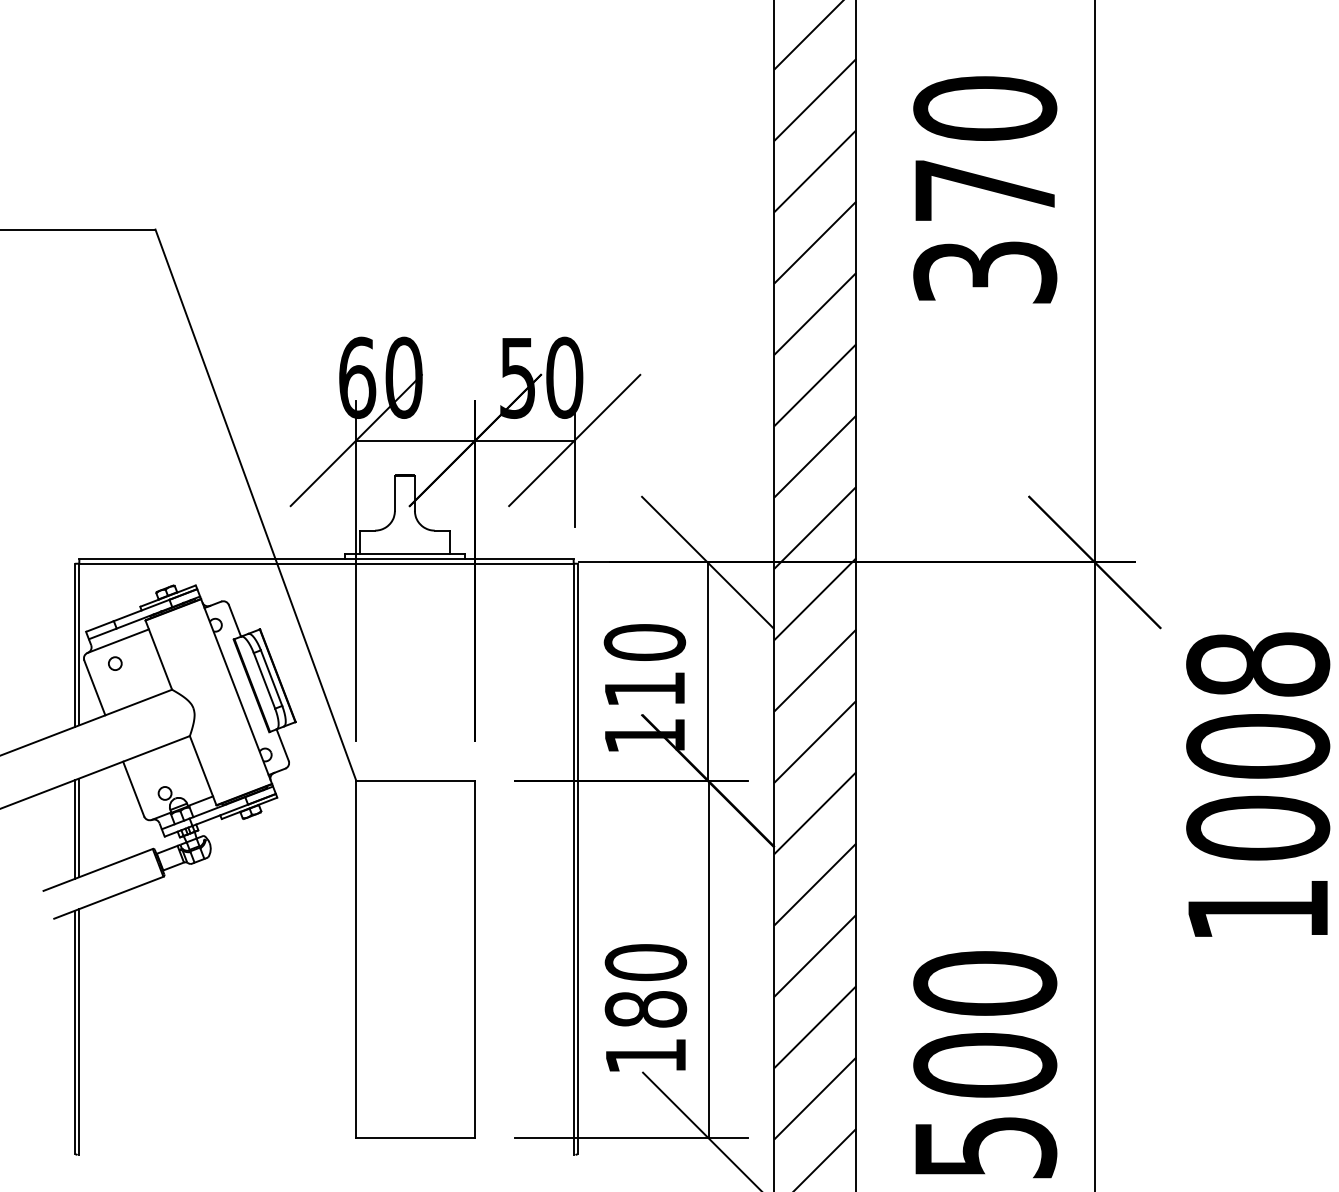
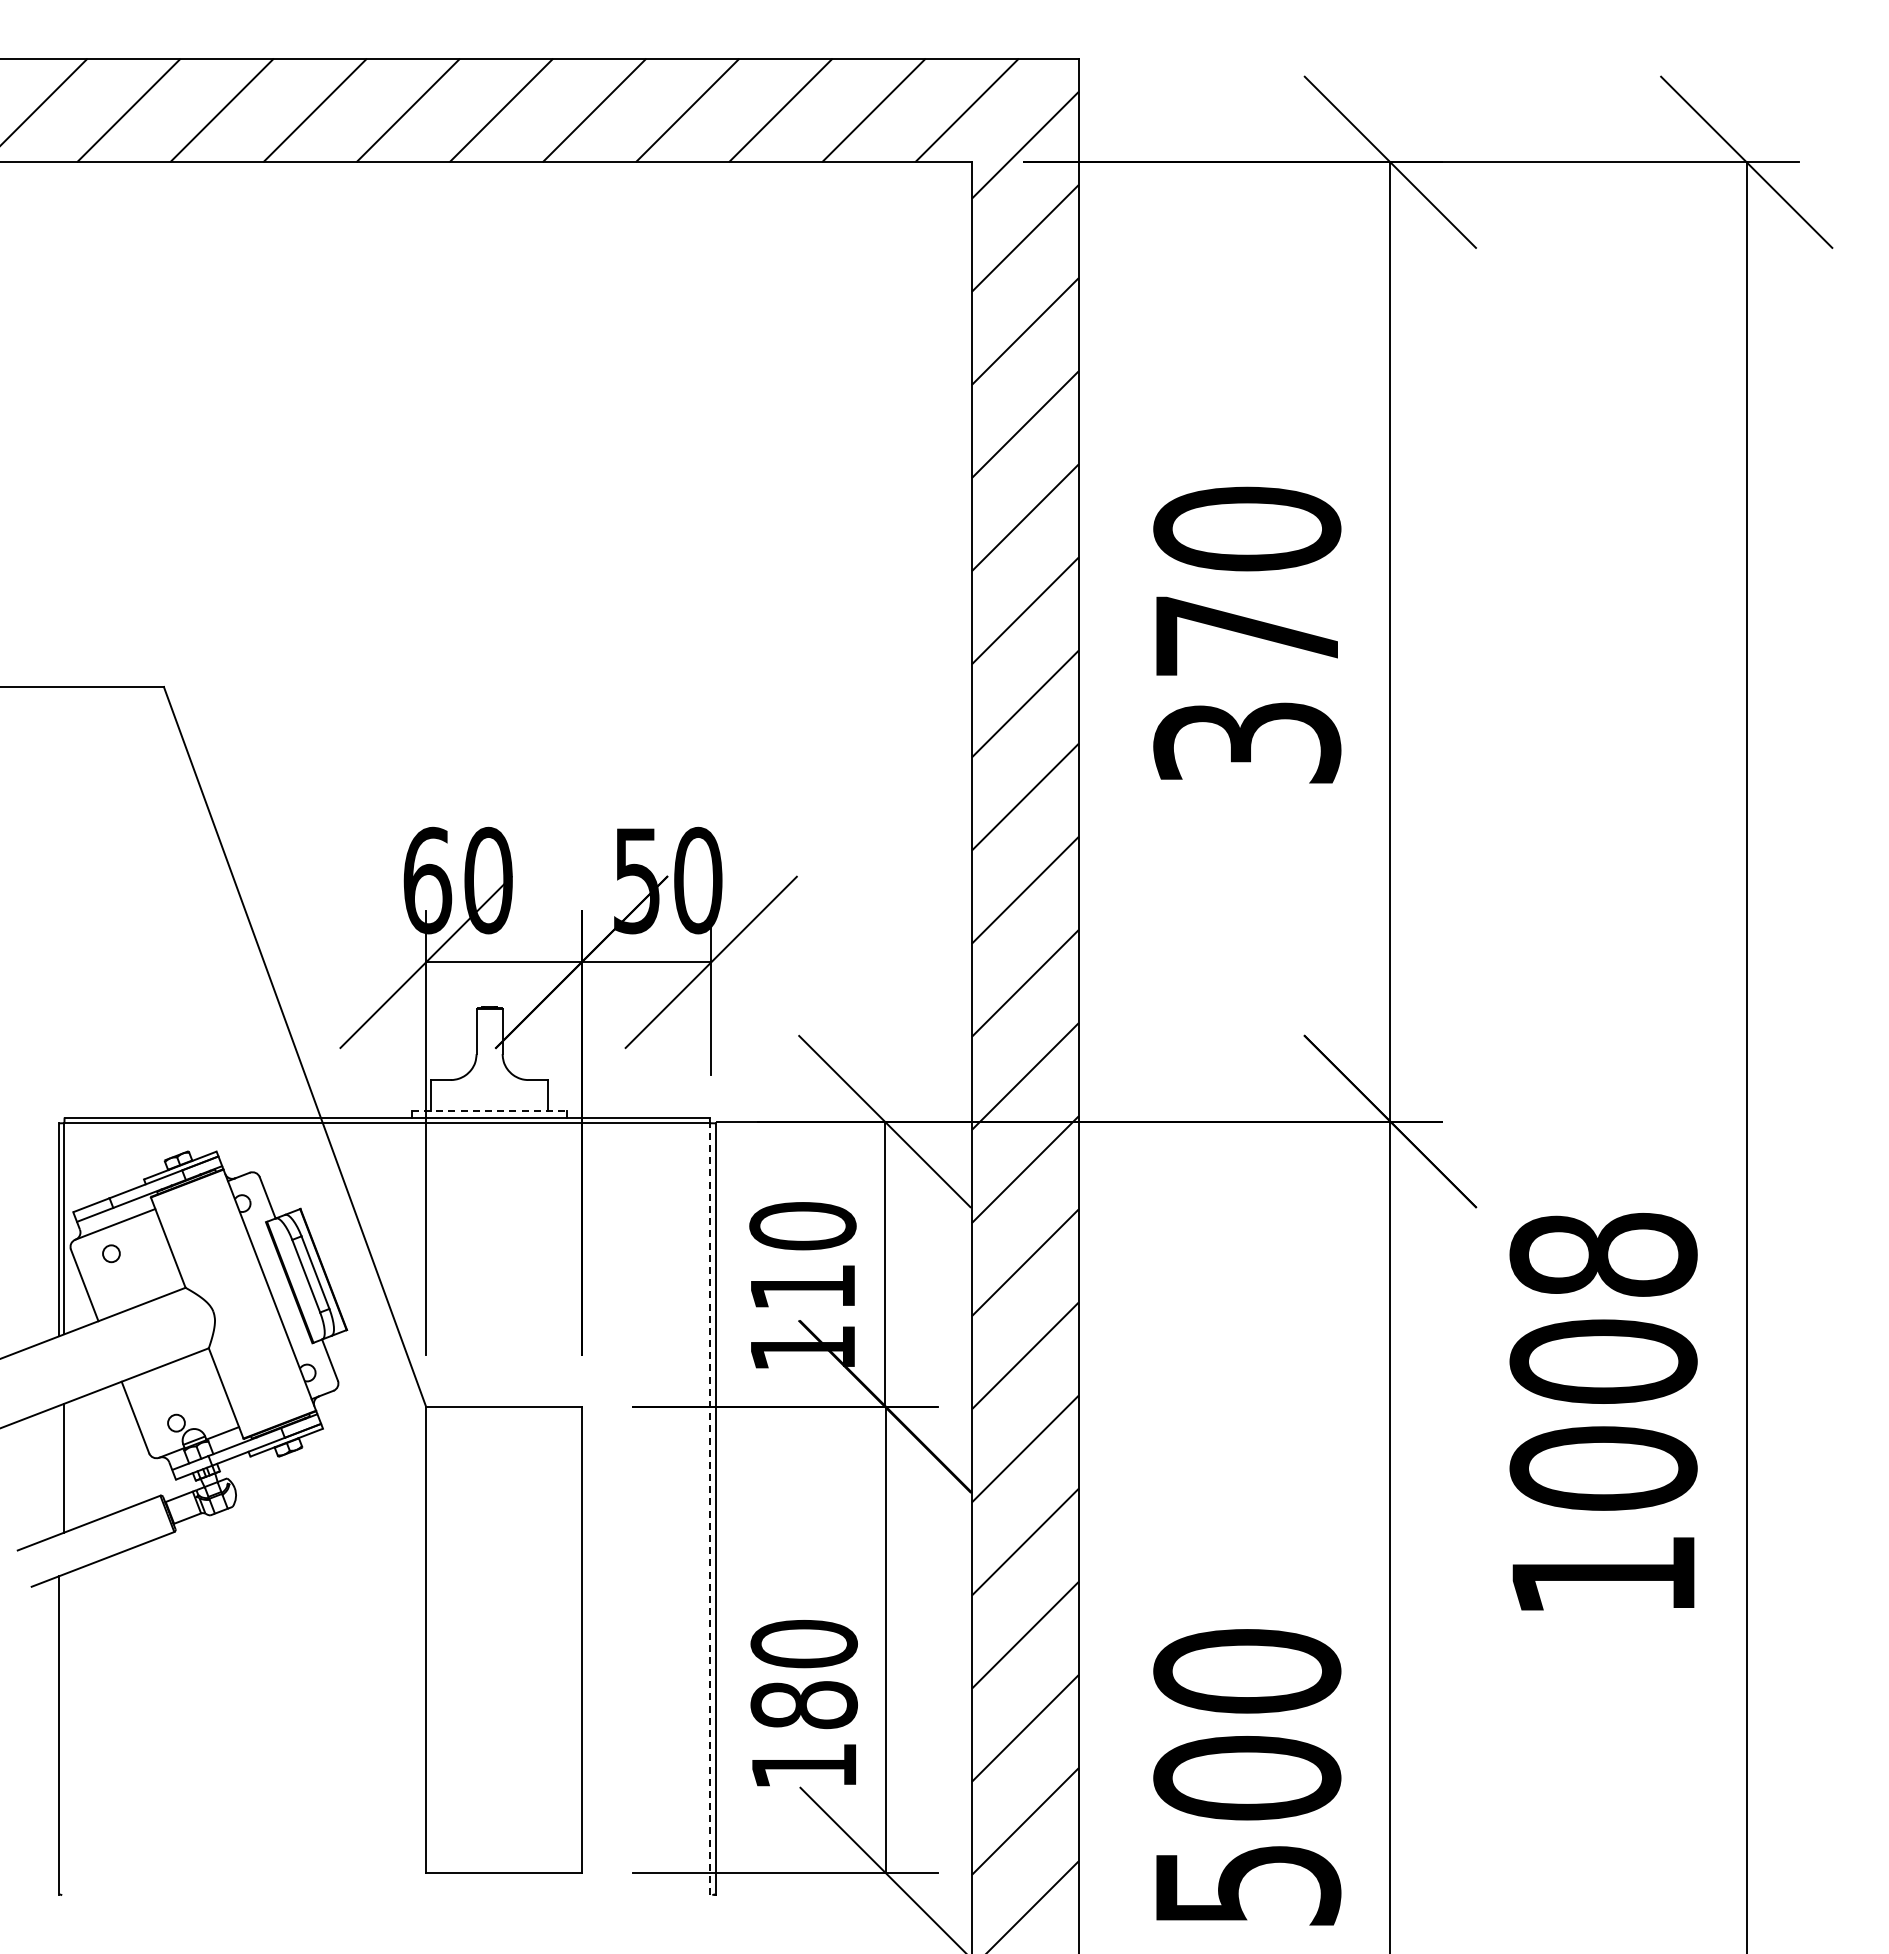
line: (404, 554) -> (489, 1111), solid -> dashed
line: (74, 828) -> (58, 1469), removed
line: (573, 858) -> (709, 1508), solid -> dashed
line: (79, 1031) -> (64, 1734), removed

